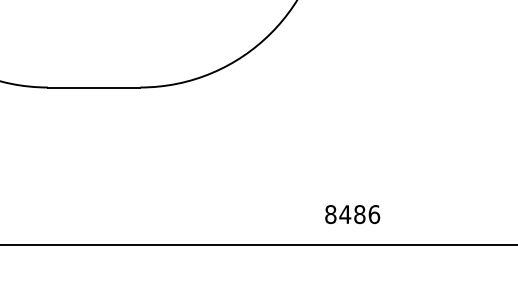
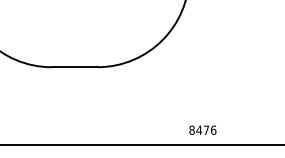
text: (359, 212) -> (206, 129), 8486 -> 8476

